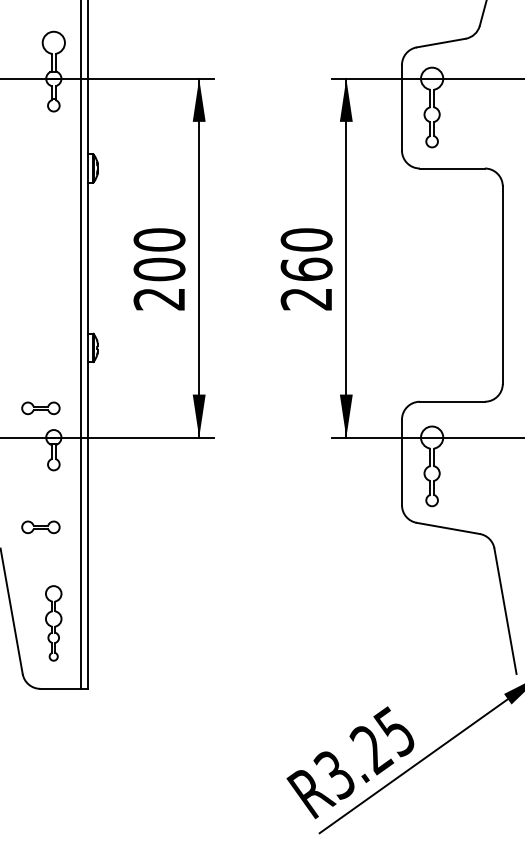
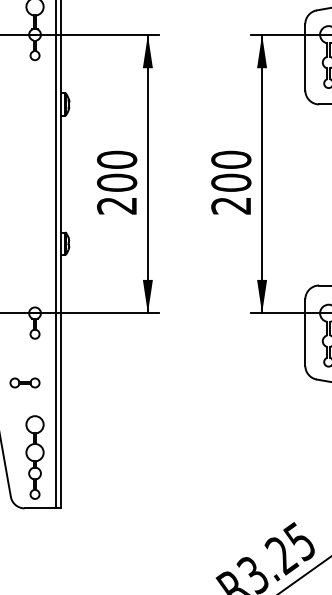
text: (306, 269) -> (231, 182), 260 -> 200
part: (40, 408) -> (24, 290), removed
part: (53, 623) -> (34, 457), size x1.43

